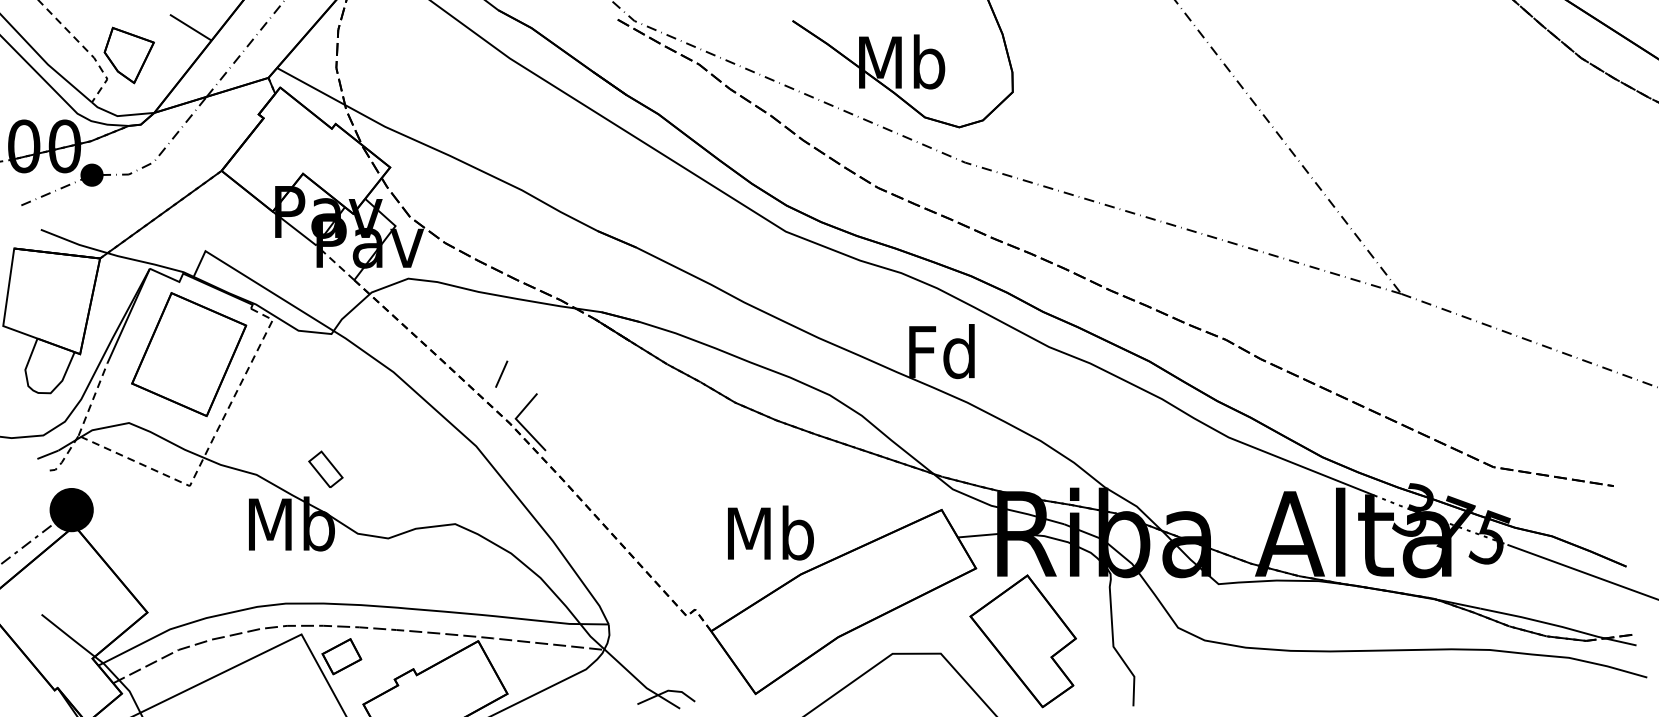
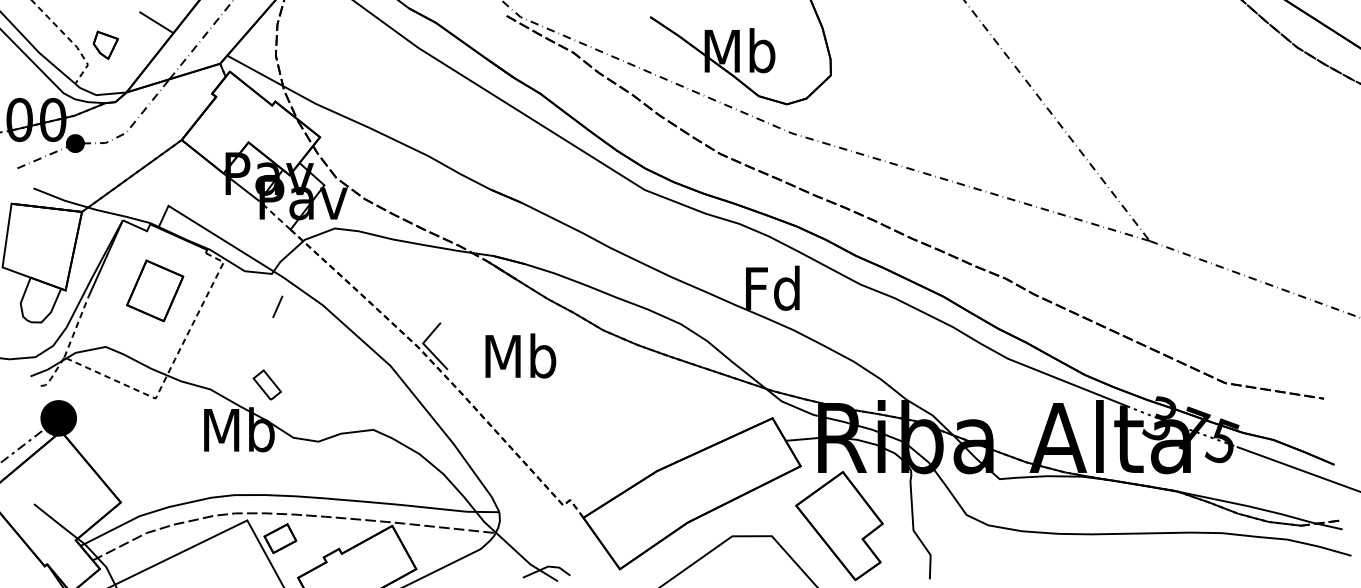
part: (128, 55) -> (105, 45), size x0.6
part: (189, 354) -> (155, 290), size x0.6
line: (501, 373) -> (277, 306), moved
text: (770, 532) -> (520, 355), moved

